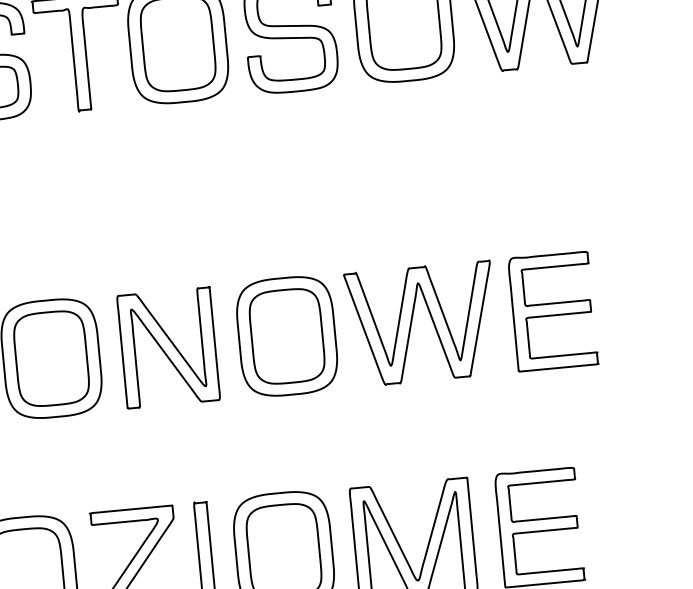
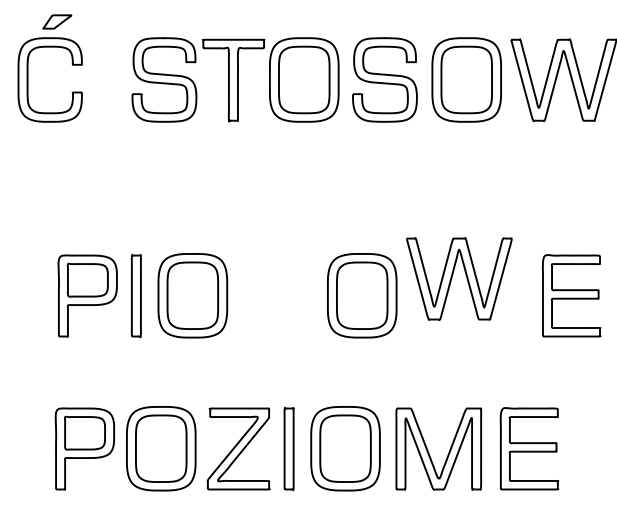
part: (553, 310) -> (571, 295), moved
part: (430, 318) -> (465, 275), moved
part: (167, 347) -> (276, 295), removed

